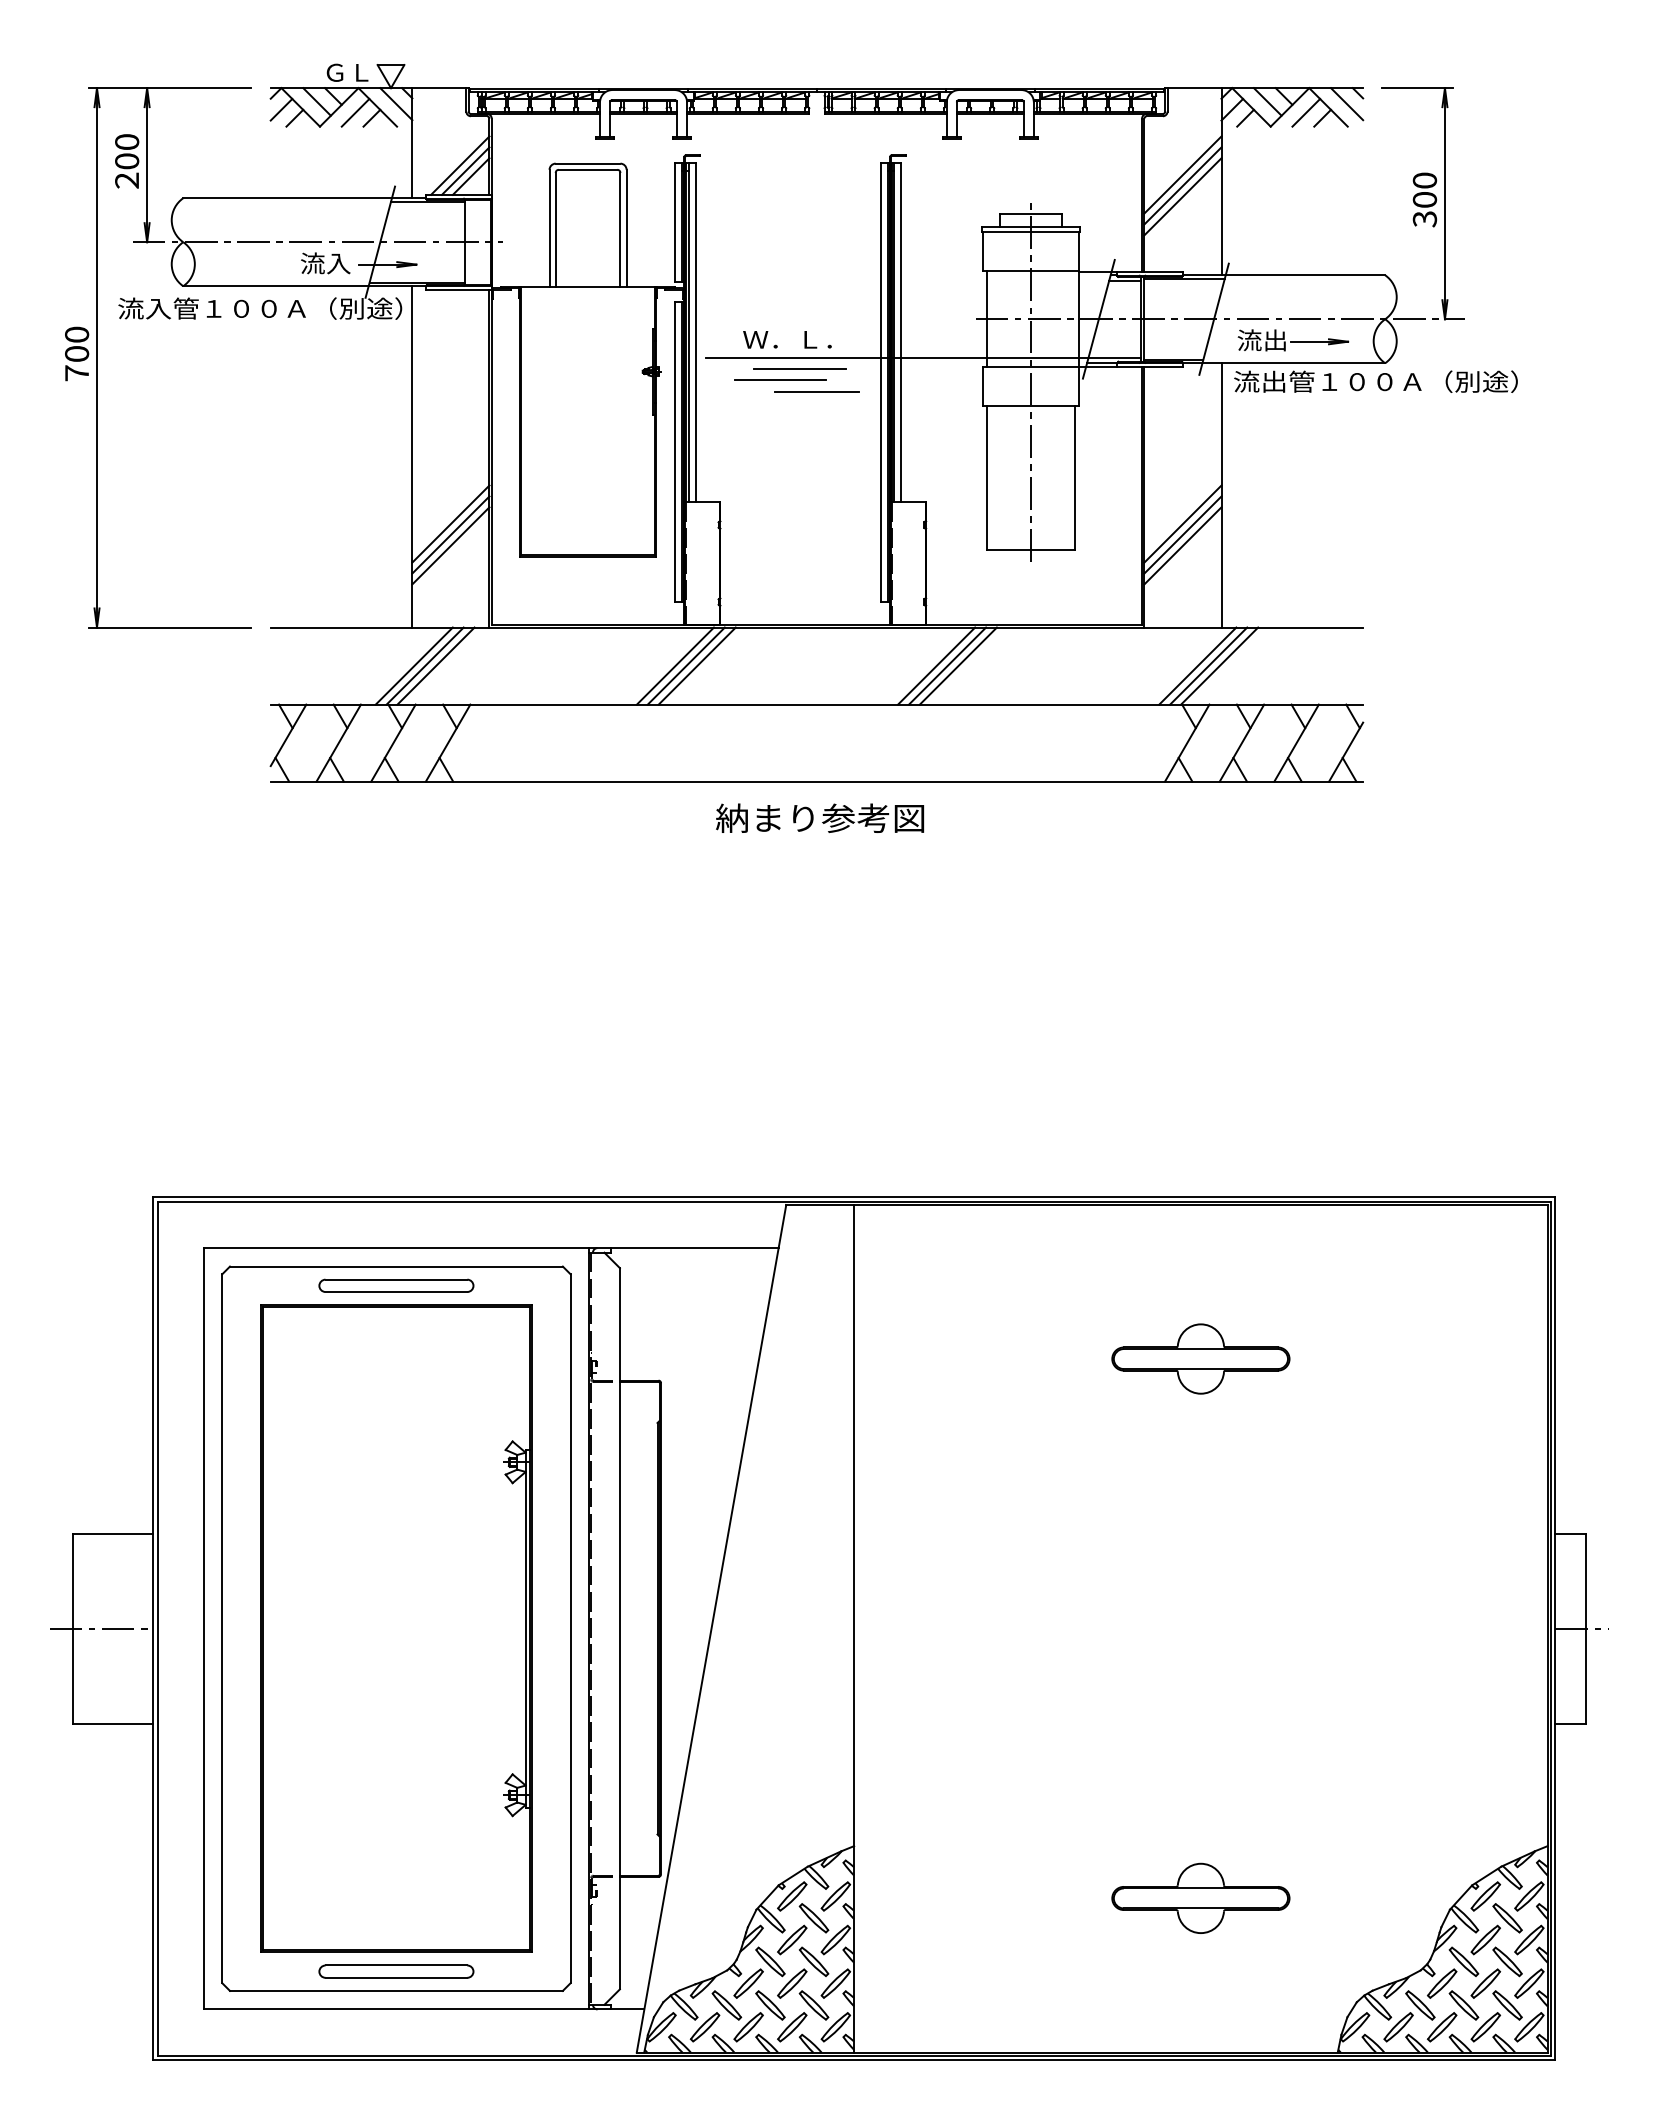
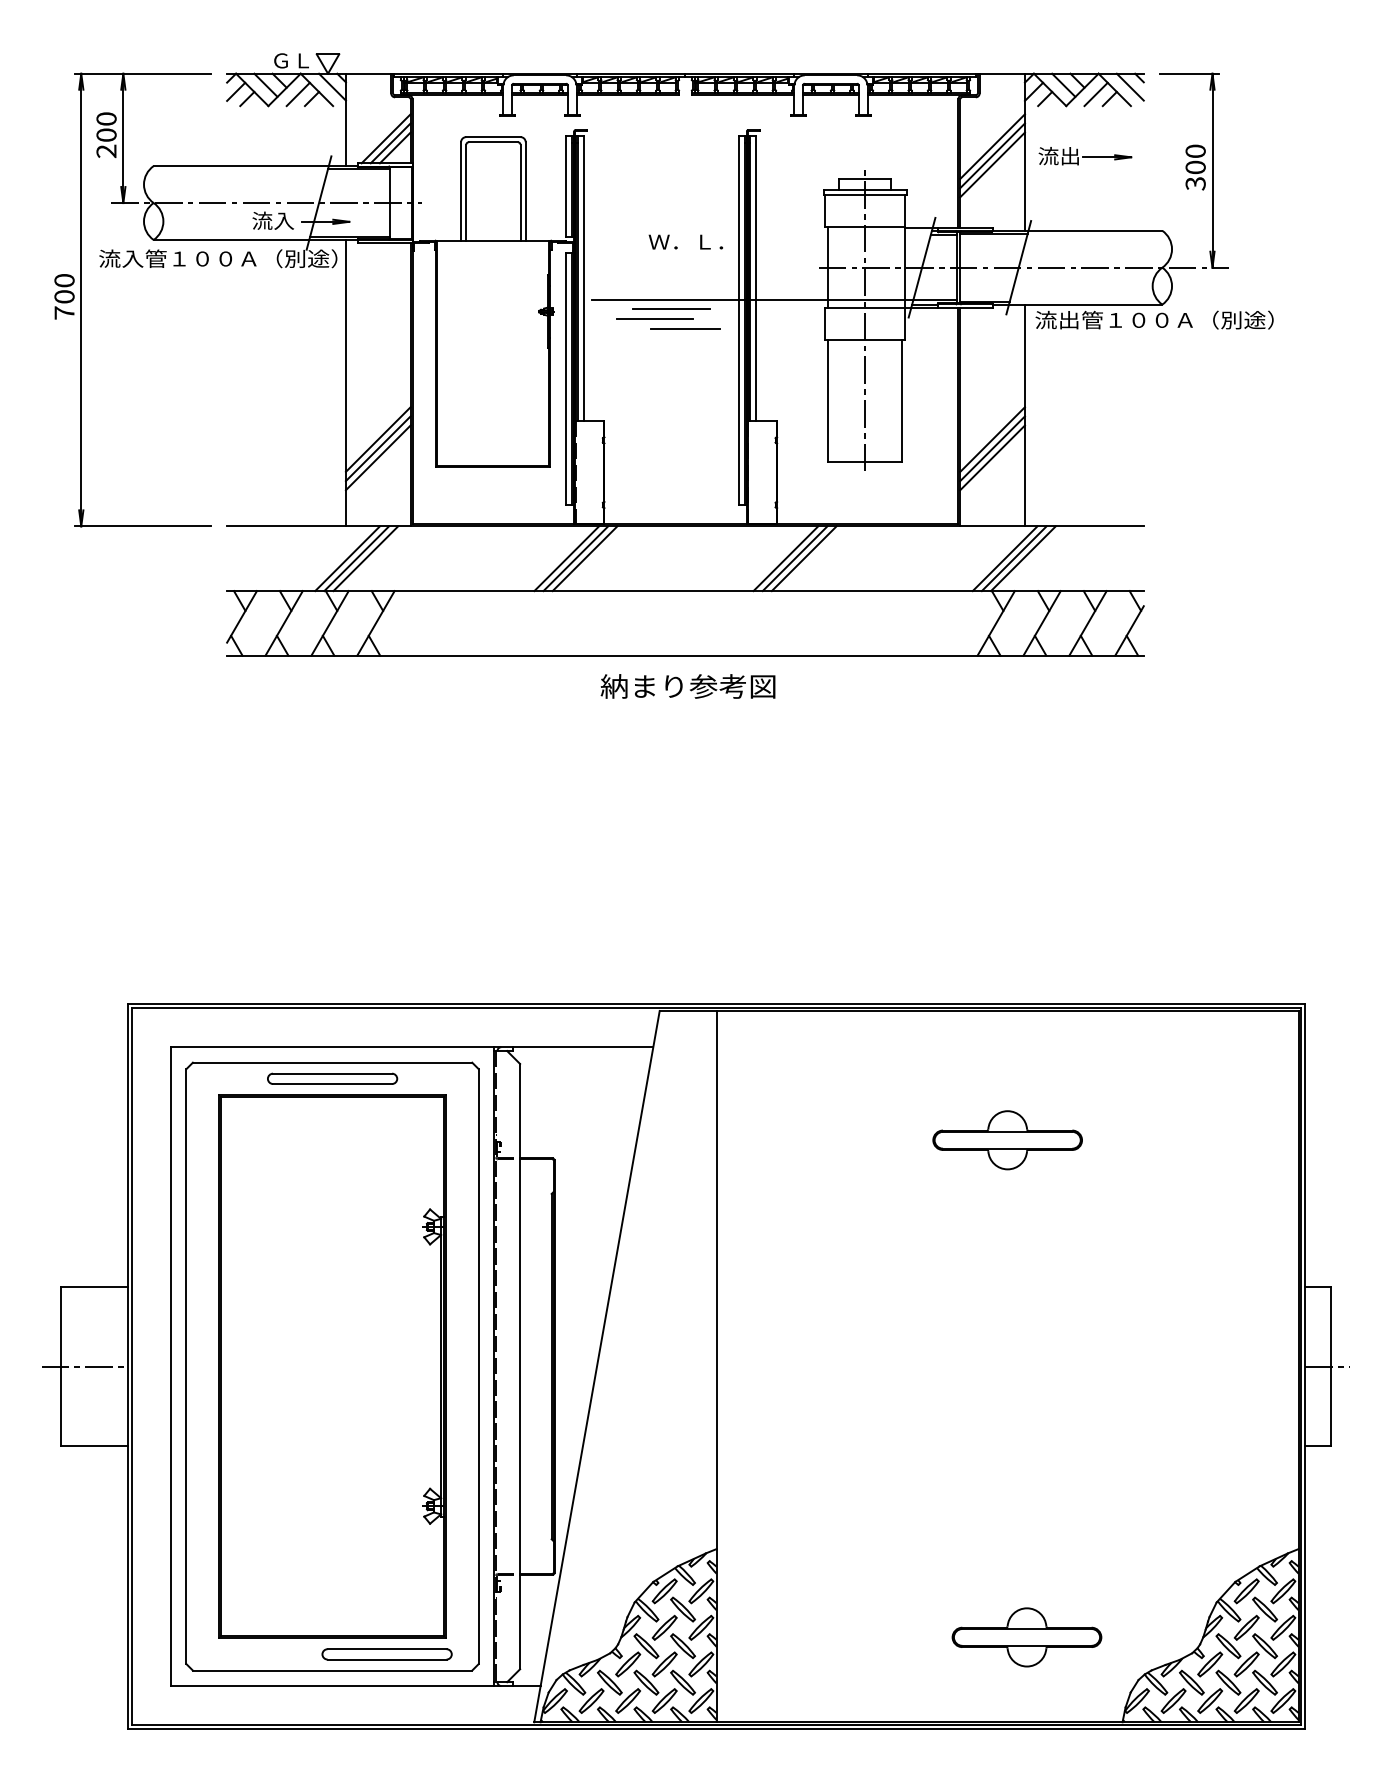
text: (787, 339) -> (685, 241), moved
part: (1293, 340) -> (1085, 156), moved
part: (1200, 1897) -> (1026, 1636), moved
part: (396, 1971) -> (387, 1654), moved

